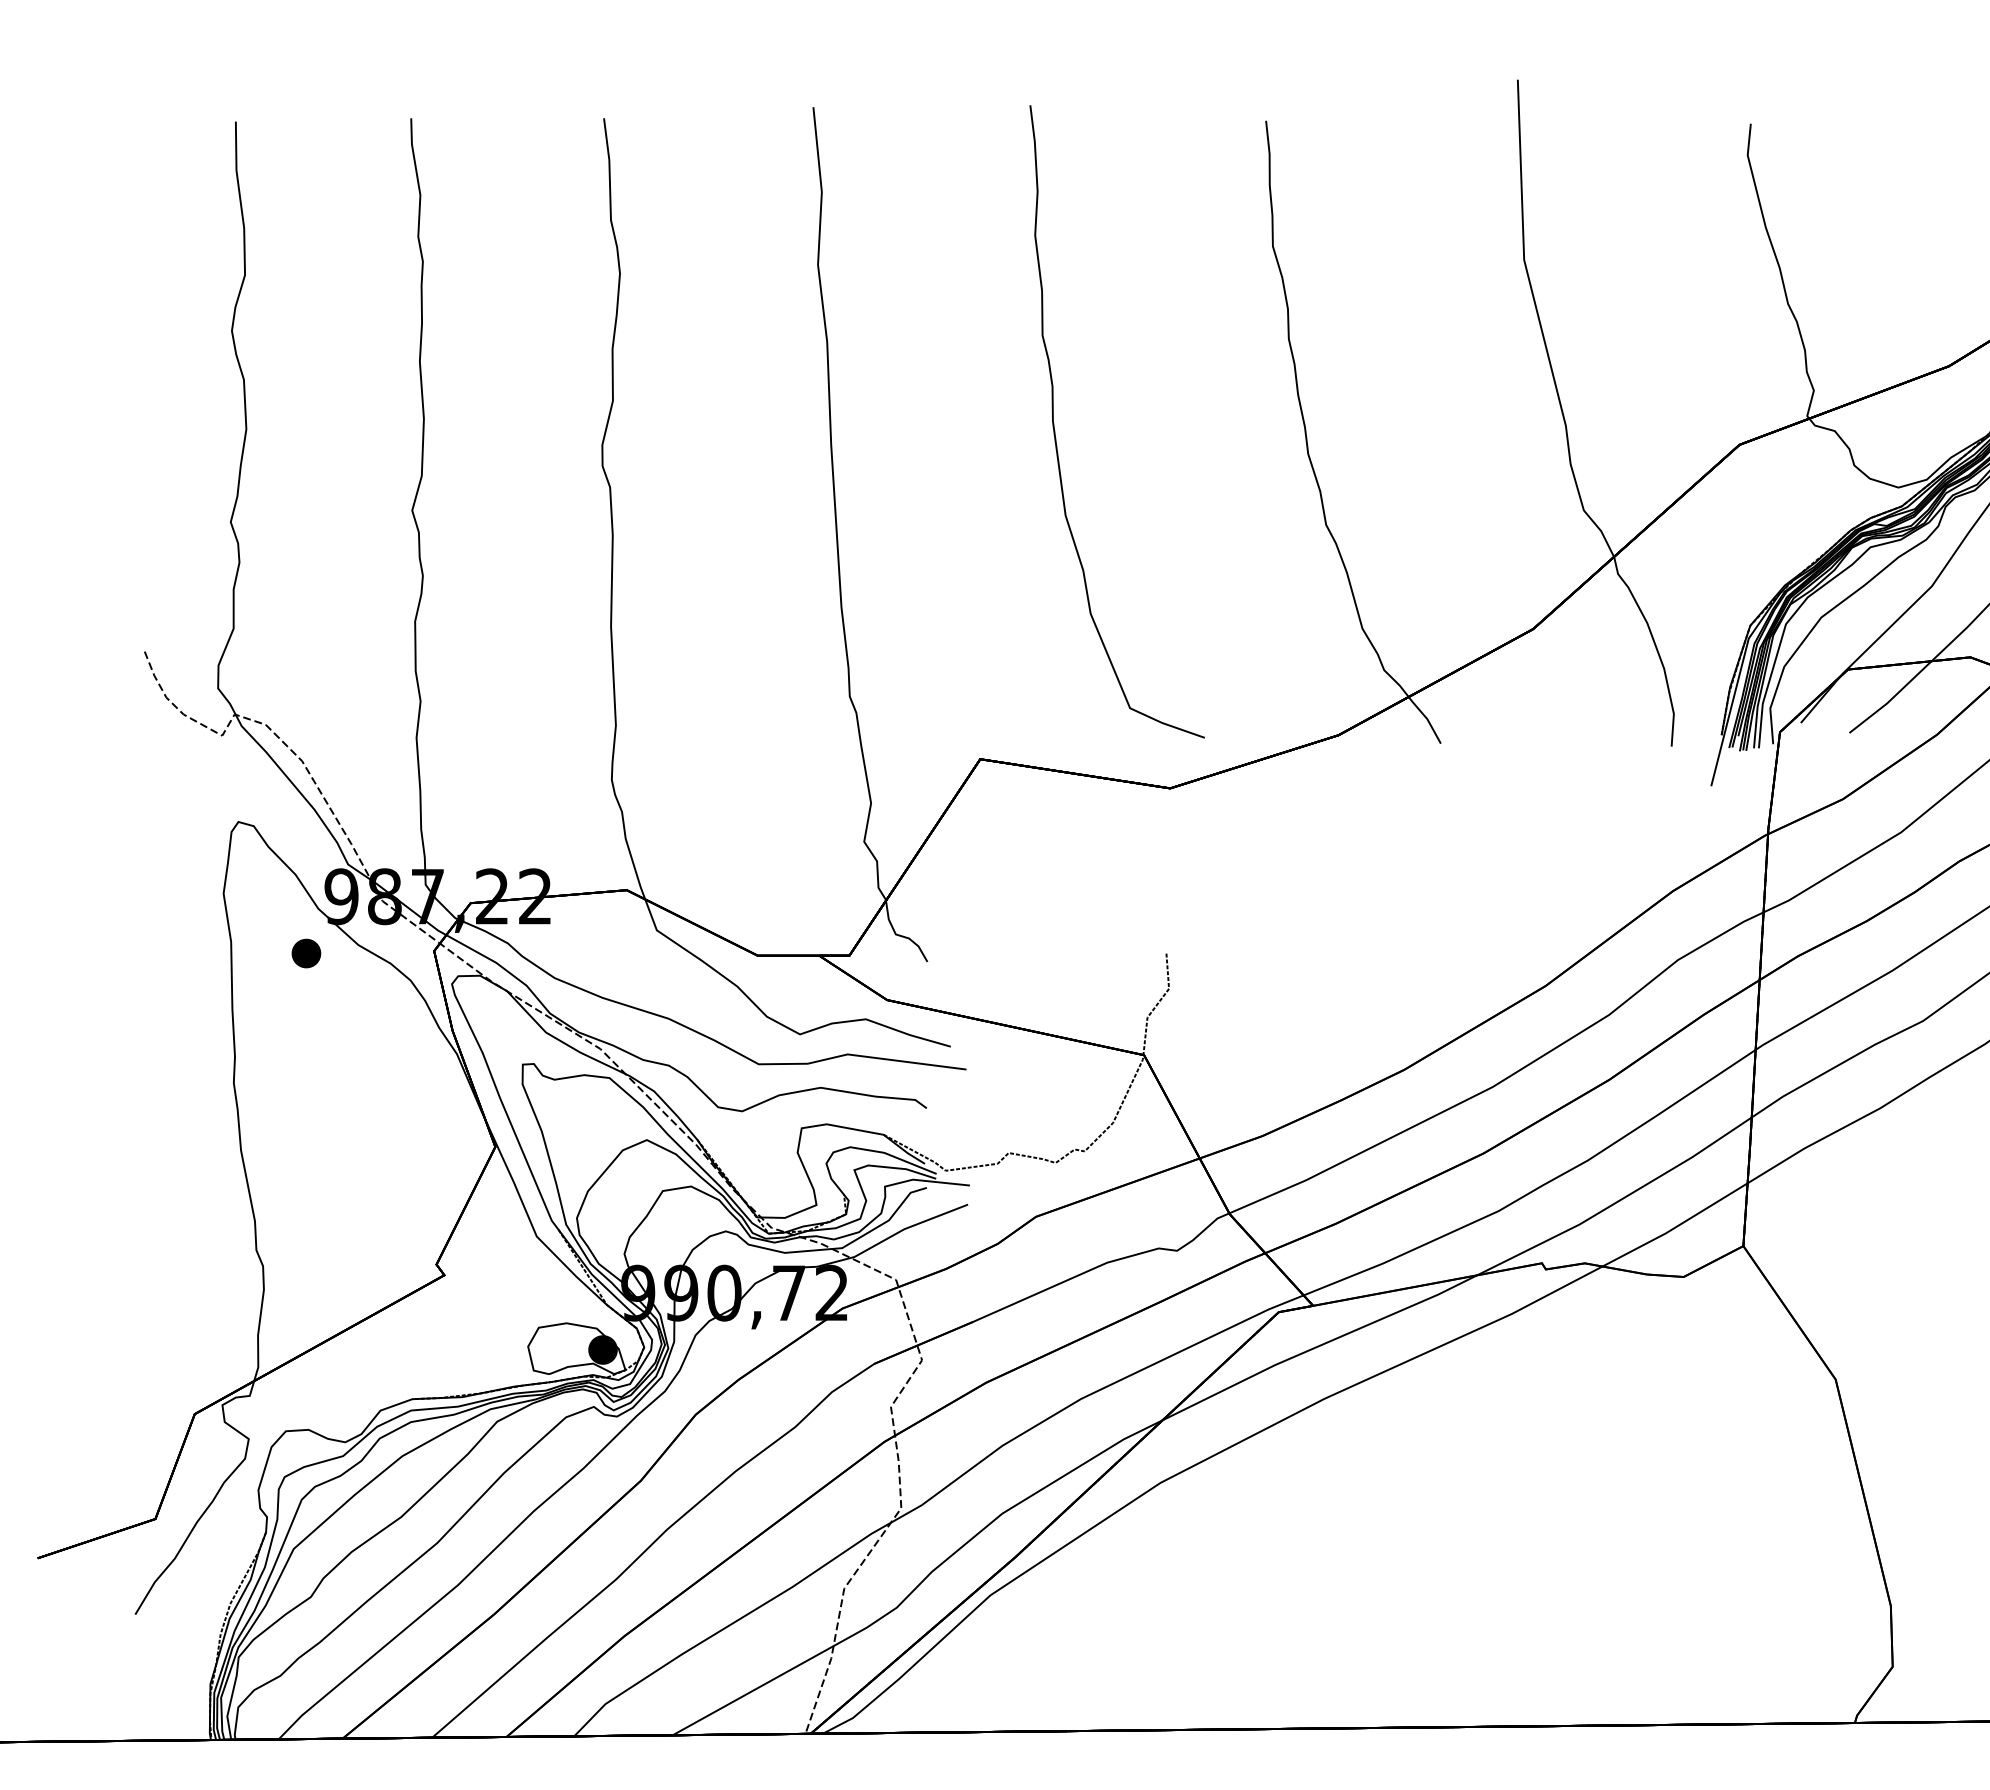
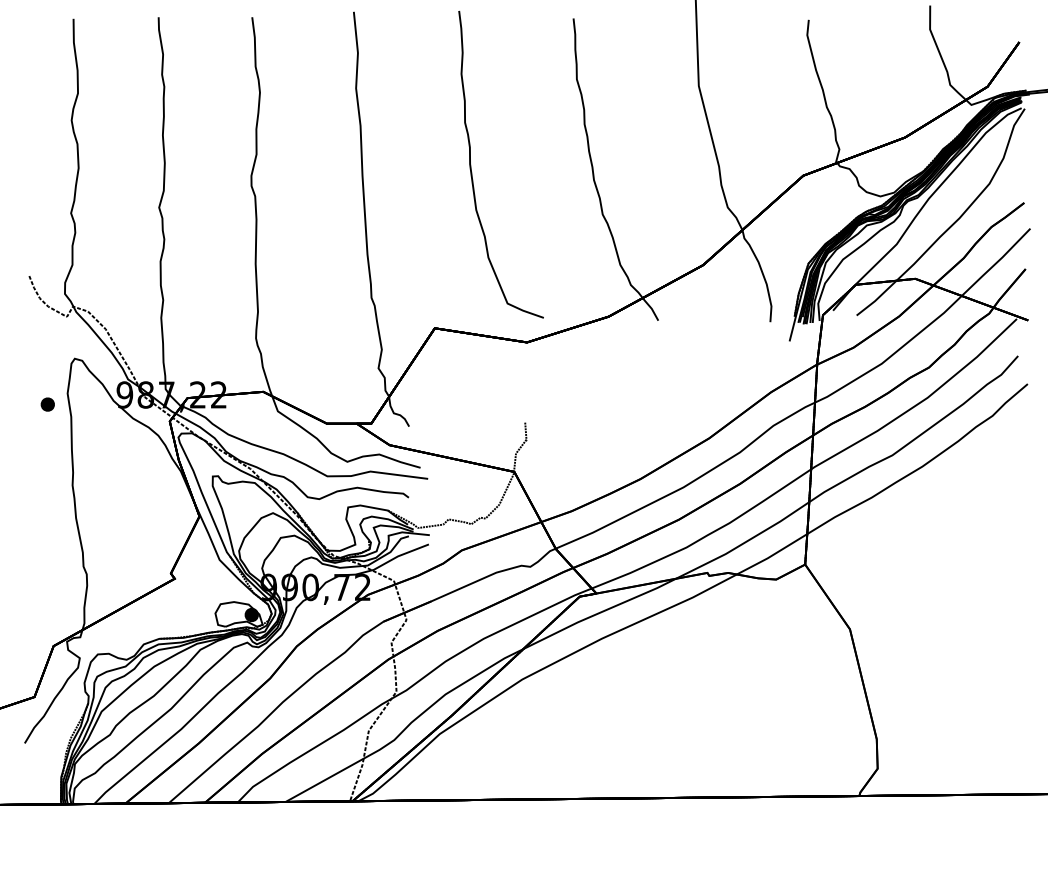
part: (305, 953) -> (47, 404), moved

